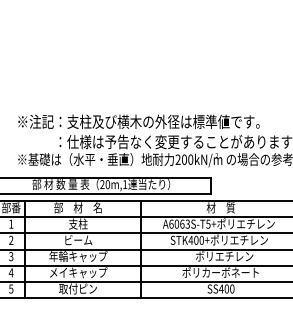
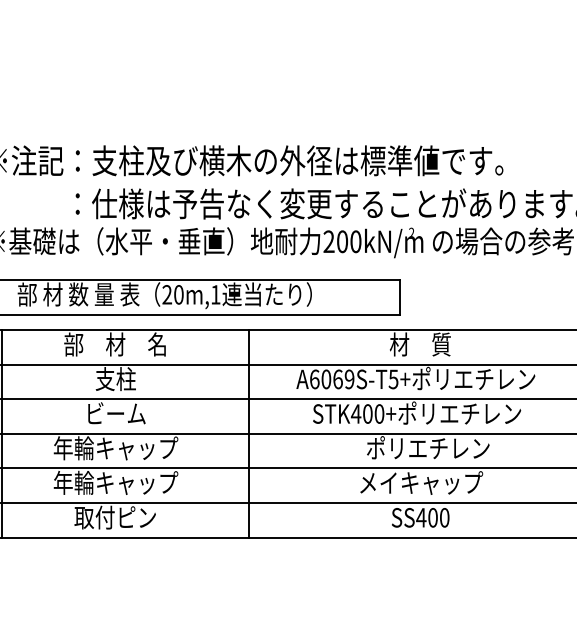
text: (187, 224) -> (348, 380), A6063S-T5+ -> A6069S-T5+
text: (58, 272) -> (73, 482), メイキャップ -> 年輪キャップ
text: (220, 272) -> (419, 482), ポリカーボネート -> メイキャップ

